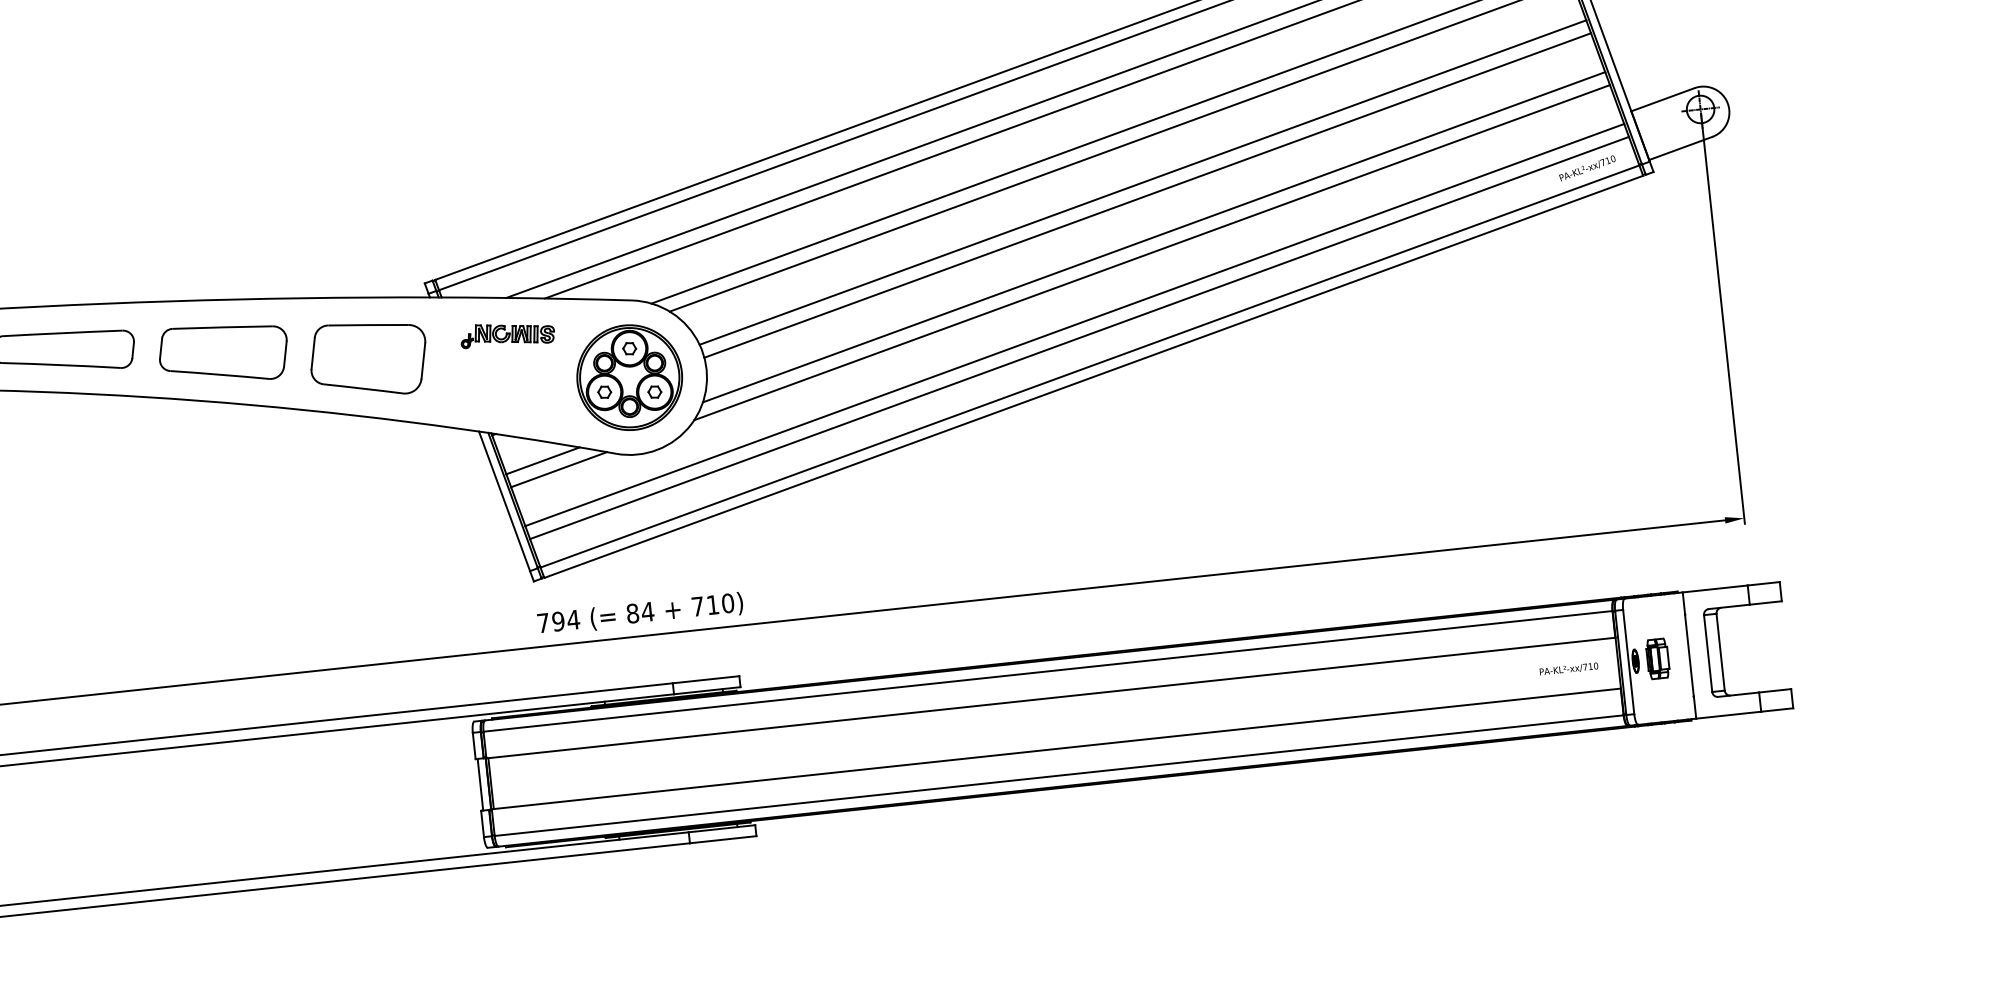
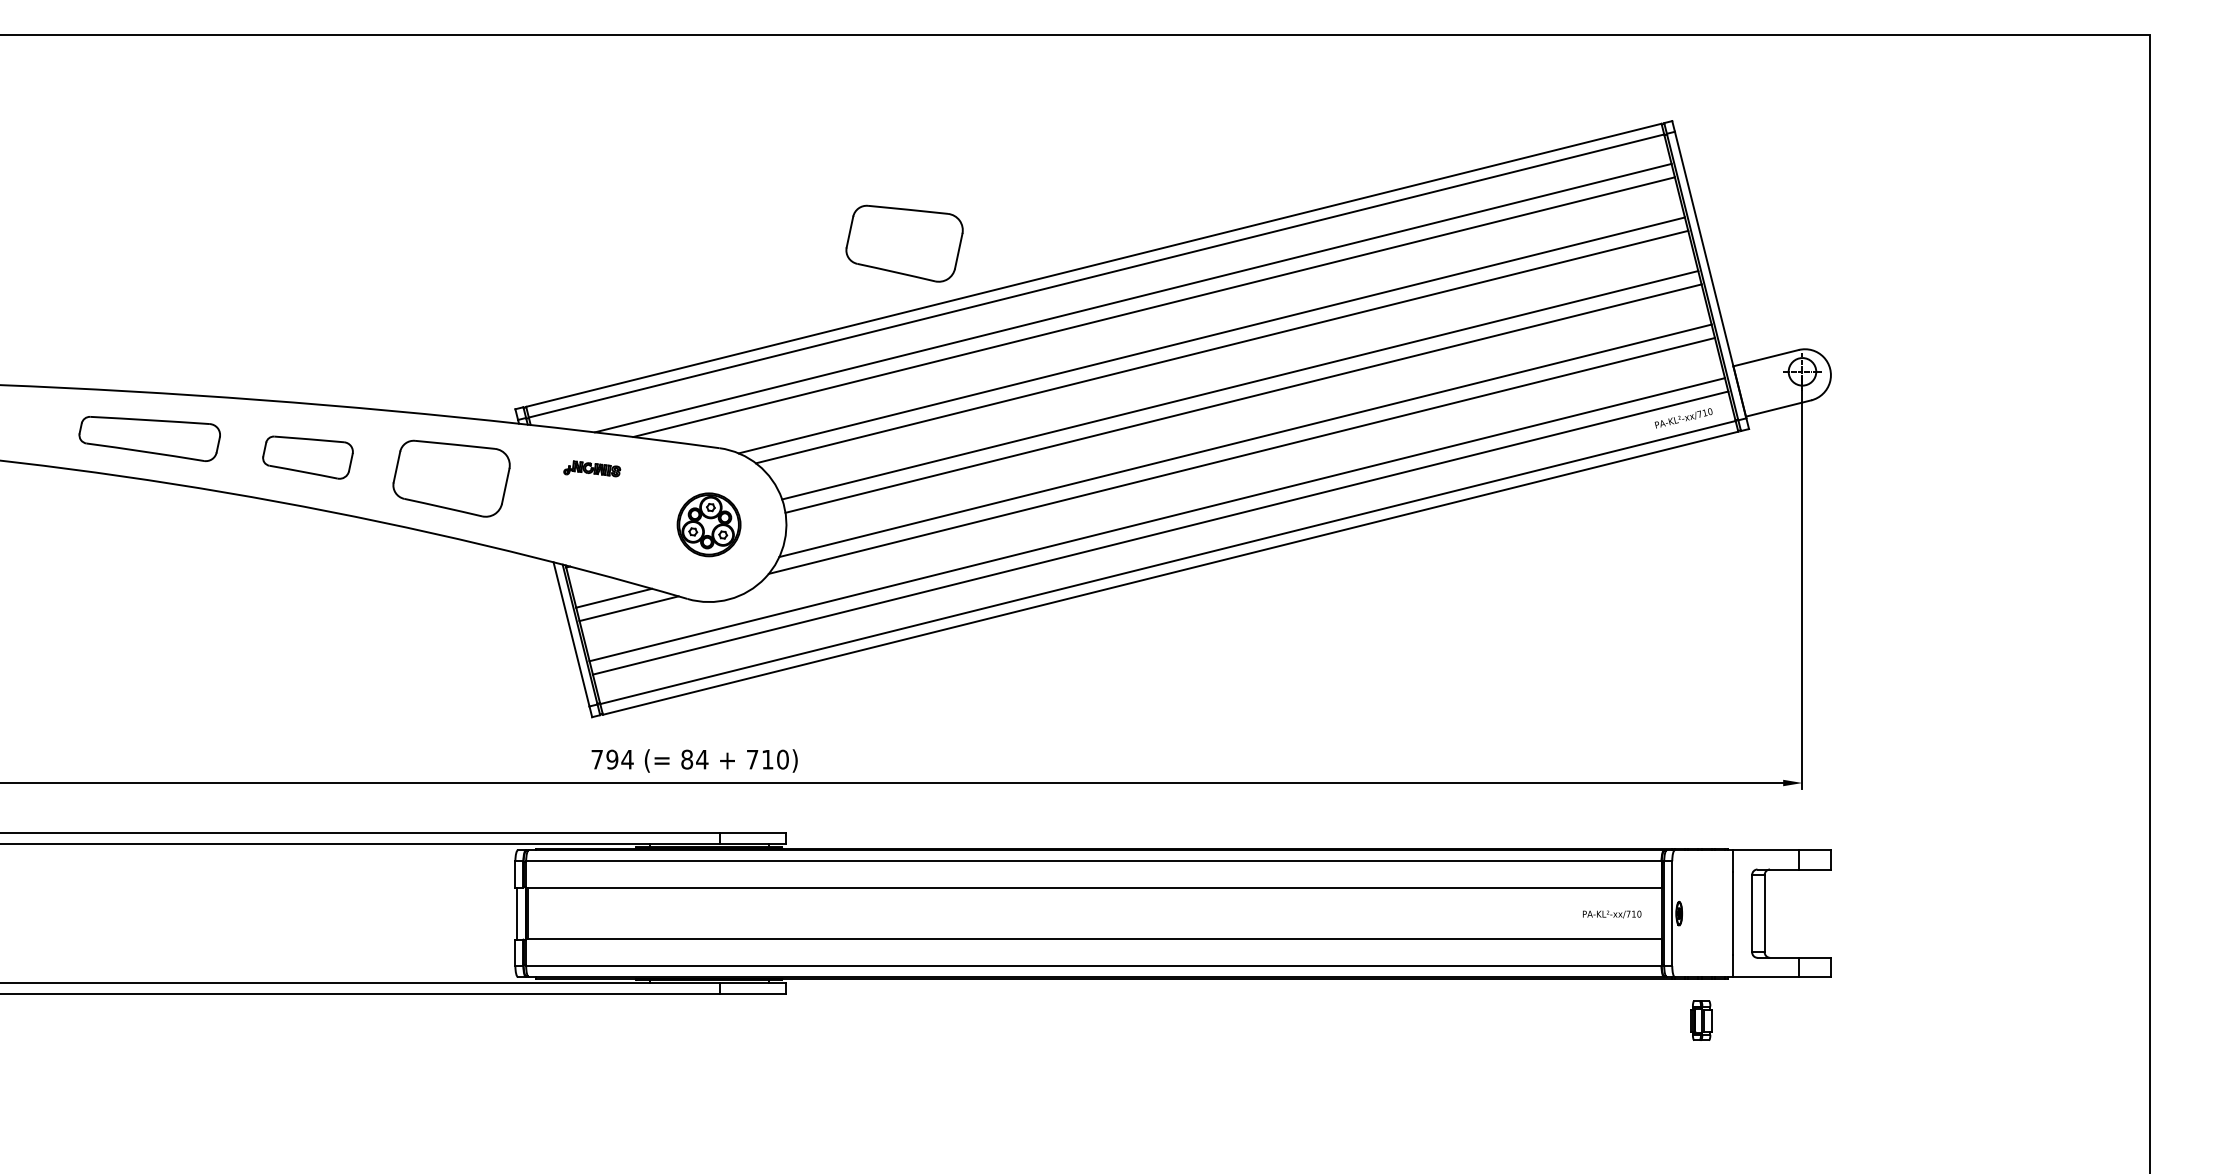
part: (794, 77) -> (904, 243), added
part: (506, 334) -> (591, 468), size x0.6
part: (223, 353) -> (307, 457), size x0.7
part: (629, 377) -> (708, 524), size x0.6
part: (1657, 658) -> (1701, 1020), moved

